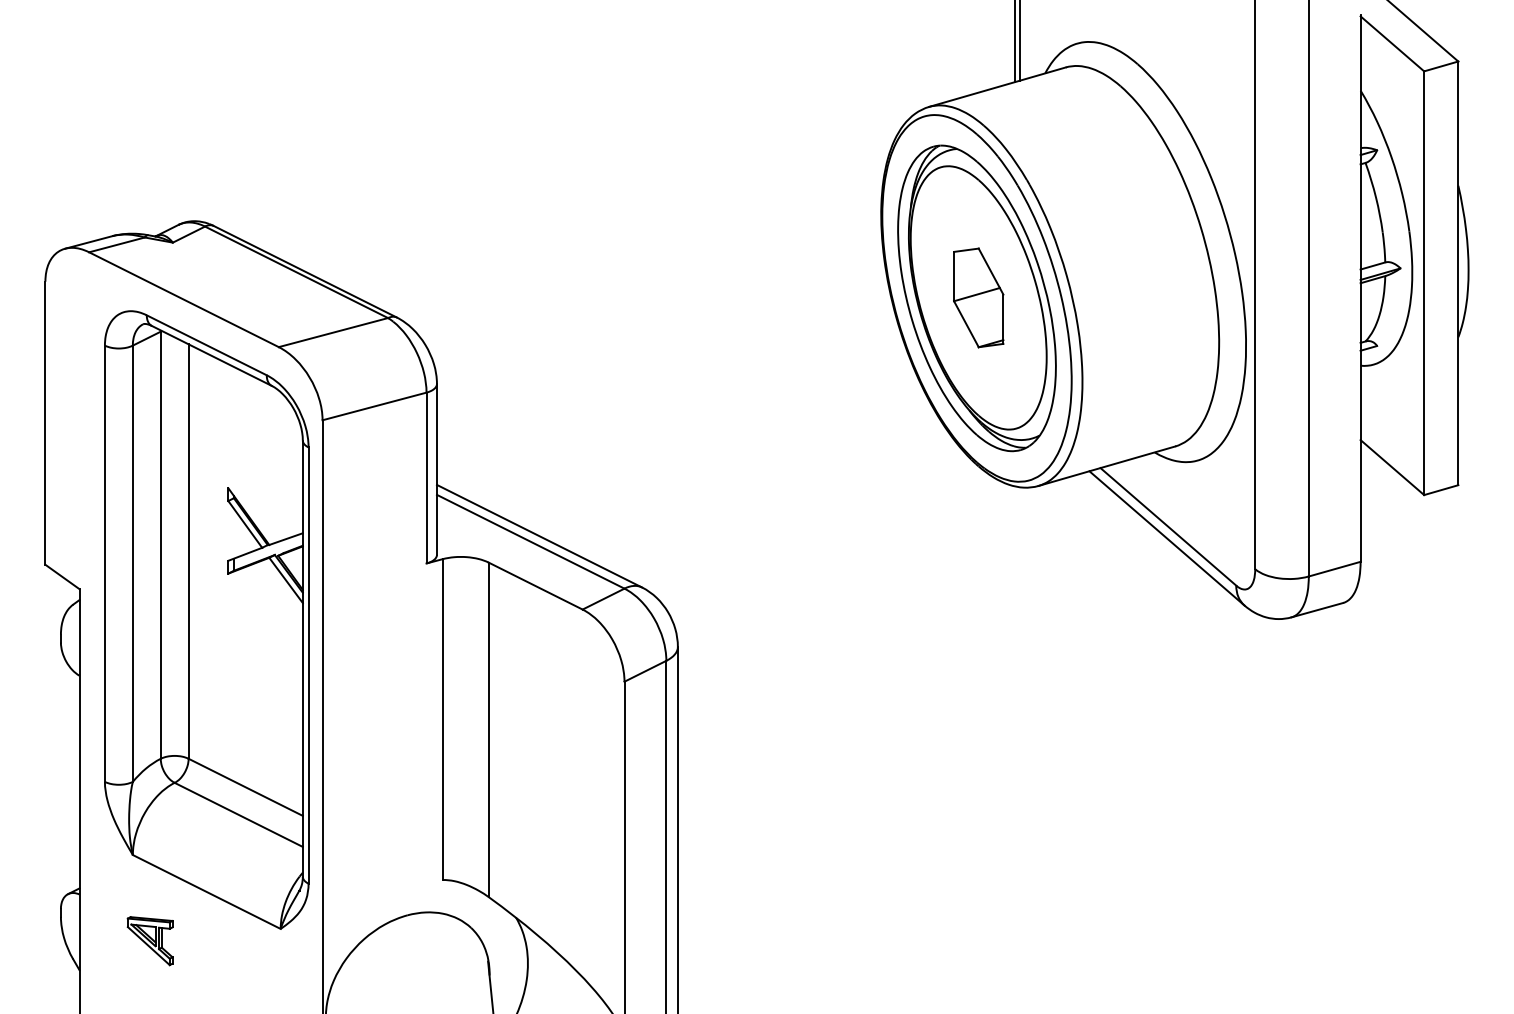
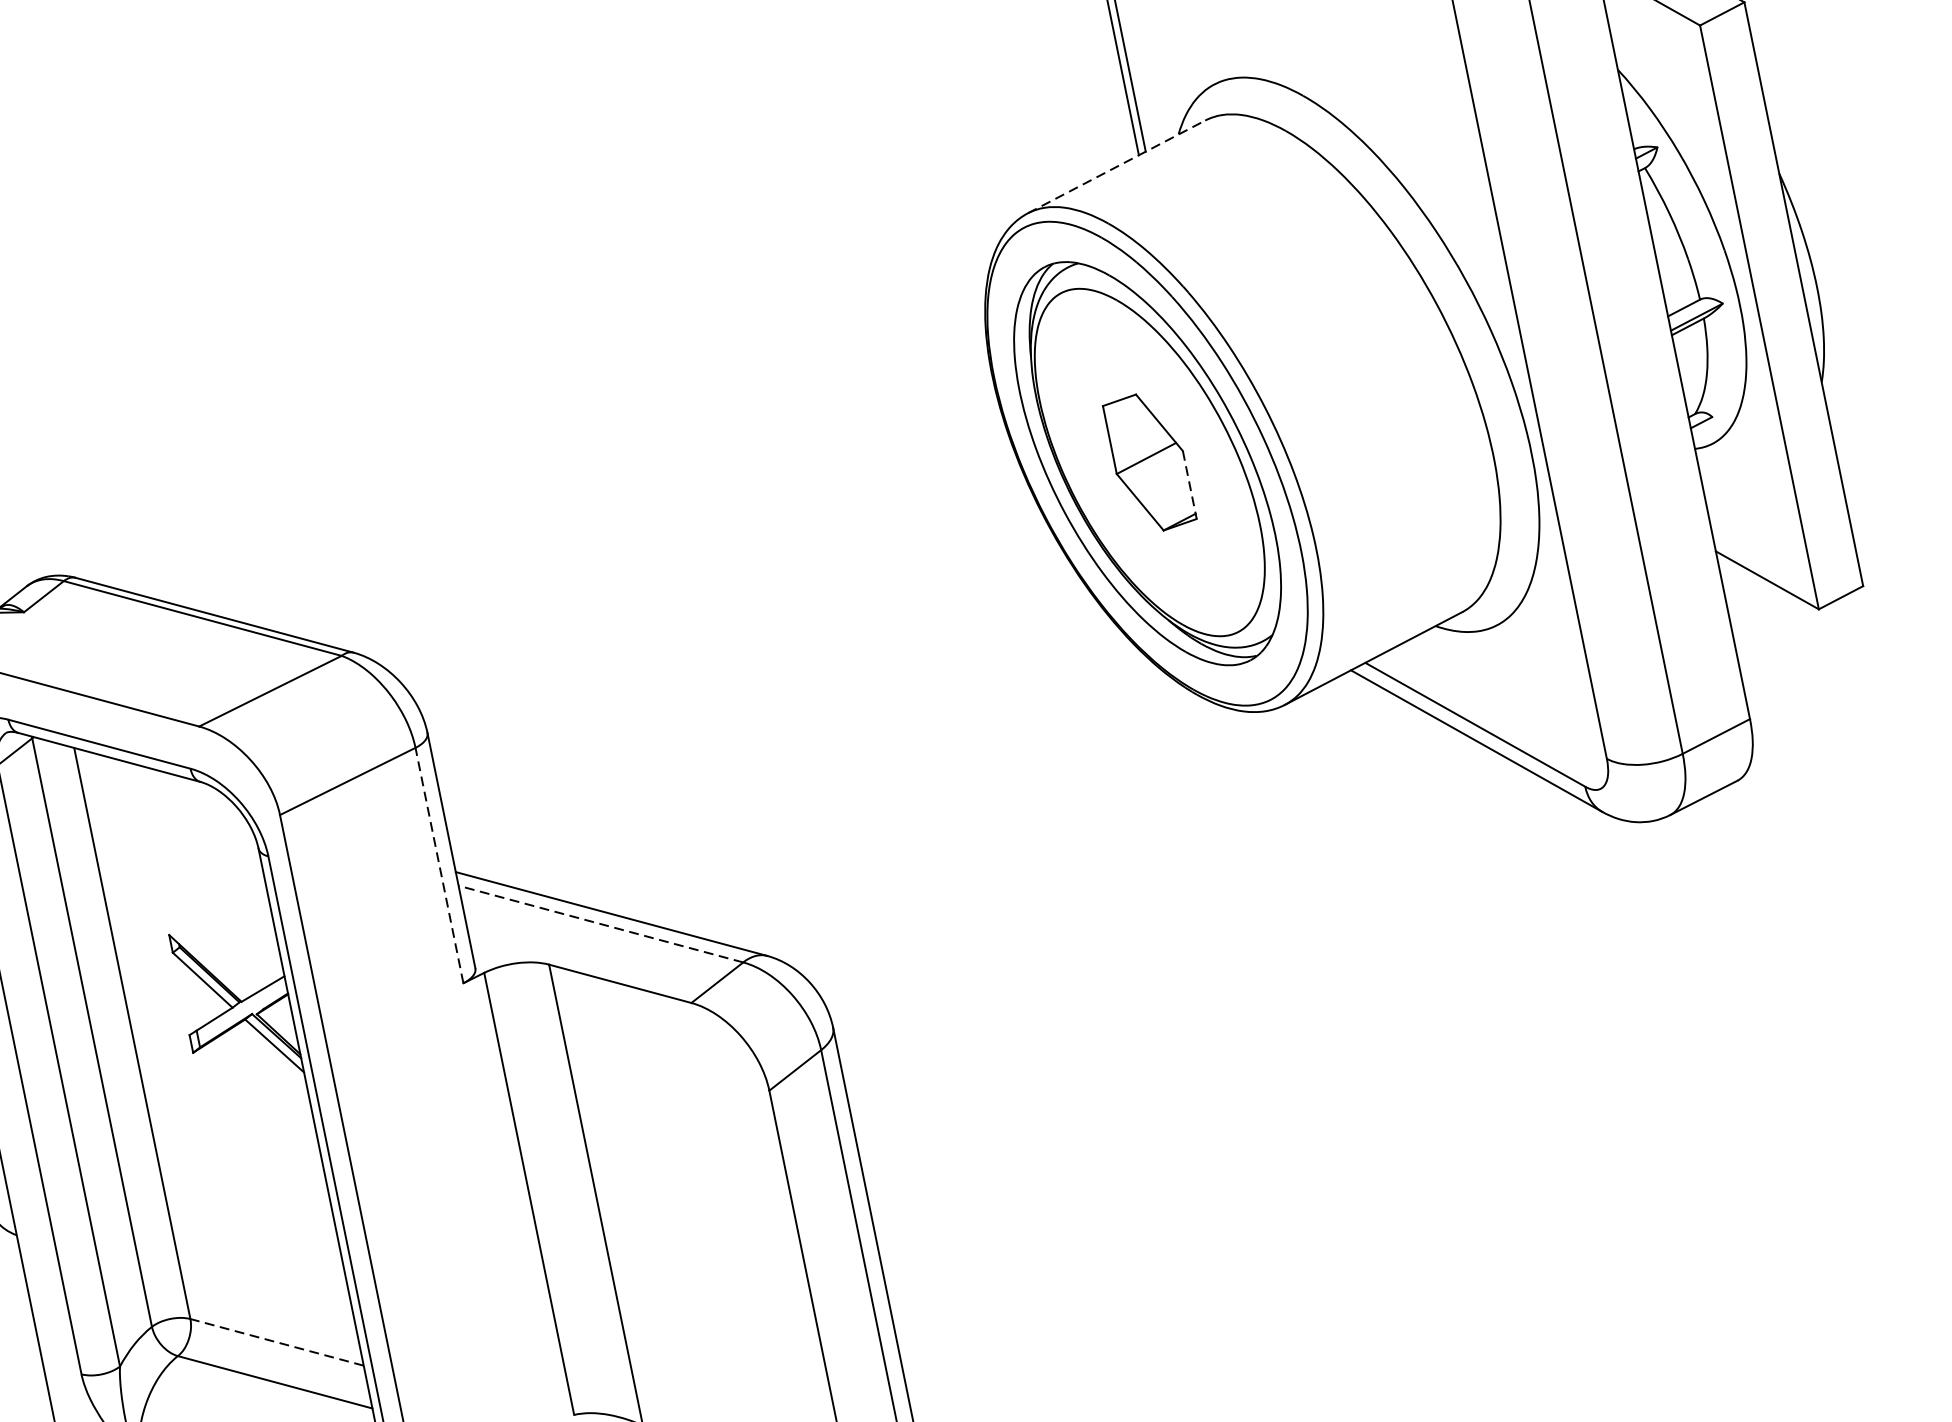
line: (997, 87) -> (1116, 167), solid -> dashed
line: (1003, 319) -> (1190, 485), solid -> dashed
line: (426, 477) -> (439, 864), solid -> dashed
line: (530, 541) -> (600, 923), solid -> dashed
line: (245, 787) -> (276, 1342), solid -> dashed

